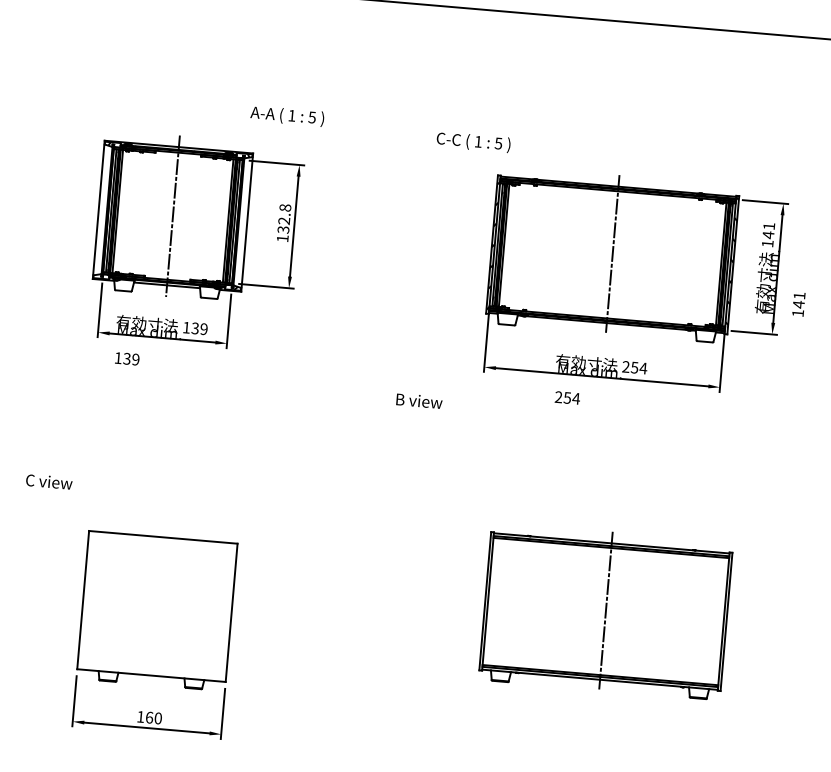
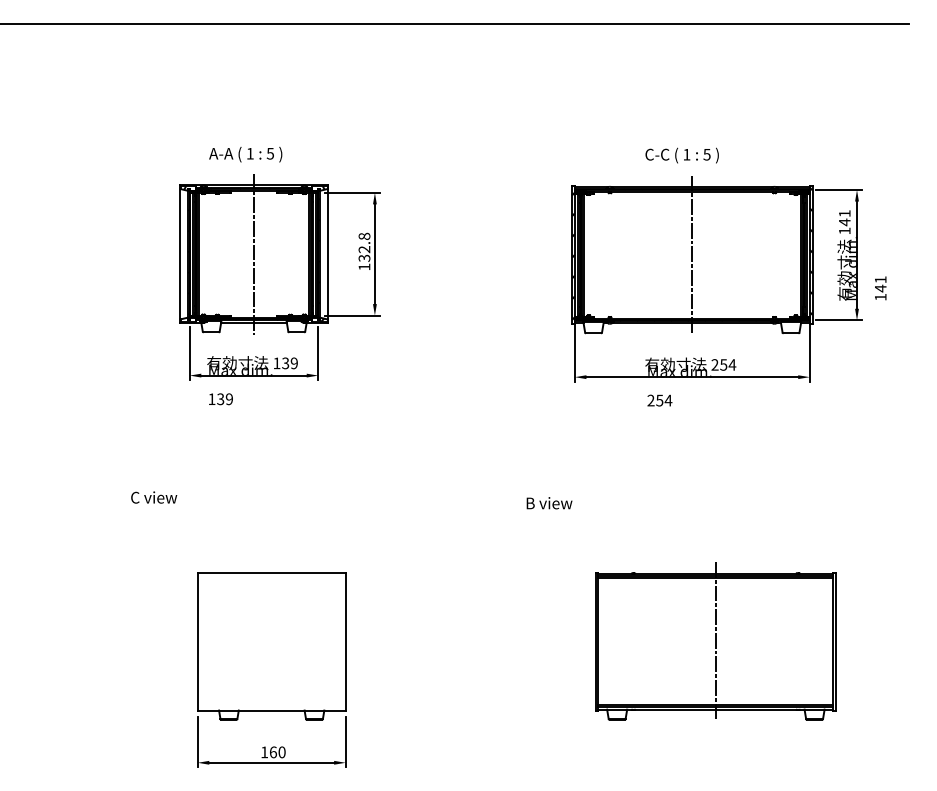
text: (287, 116) -> (245, 154), moved
text: (472, 142) -> (681, 155), moved
text: (419, 401) -> (549, 503), moved
text: (49, 481) -> (154, 497), moved
part: (605, 611) -> (715, 641), moved

